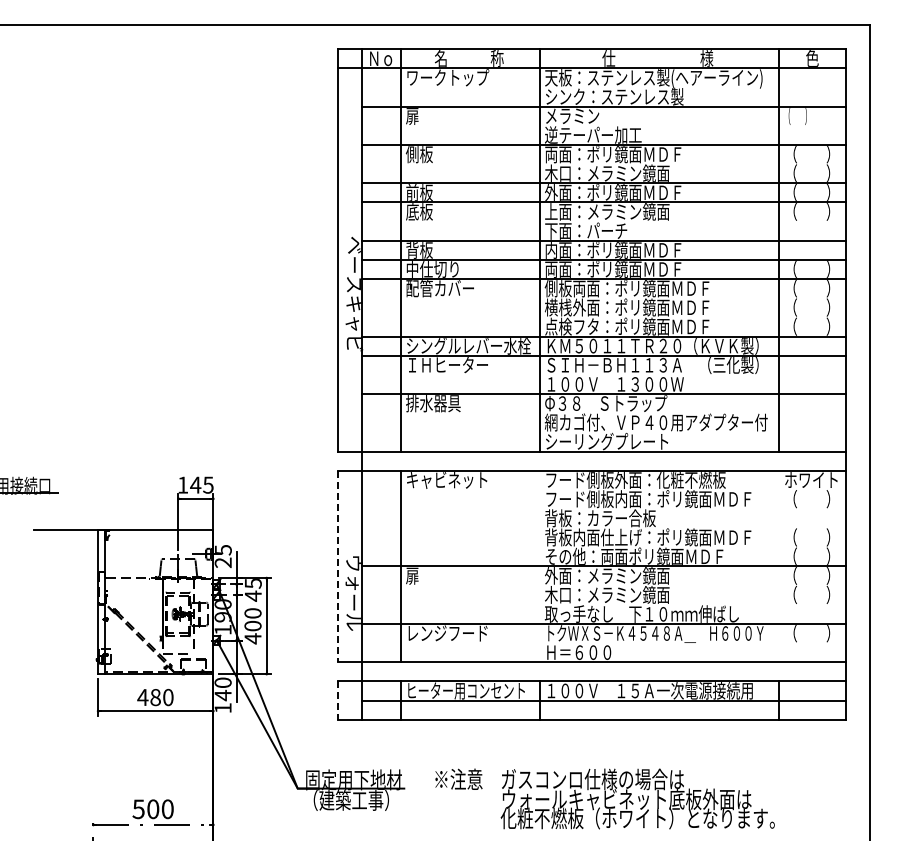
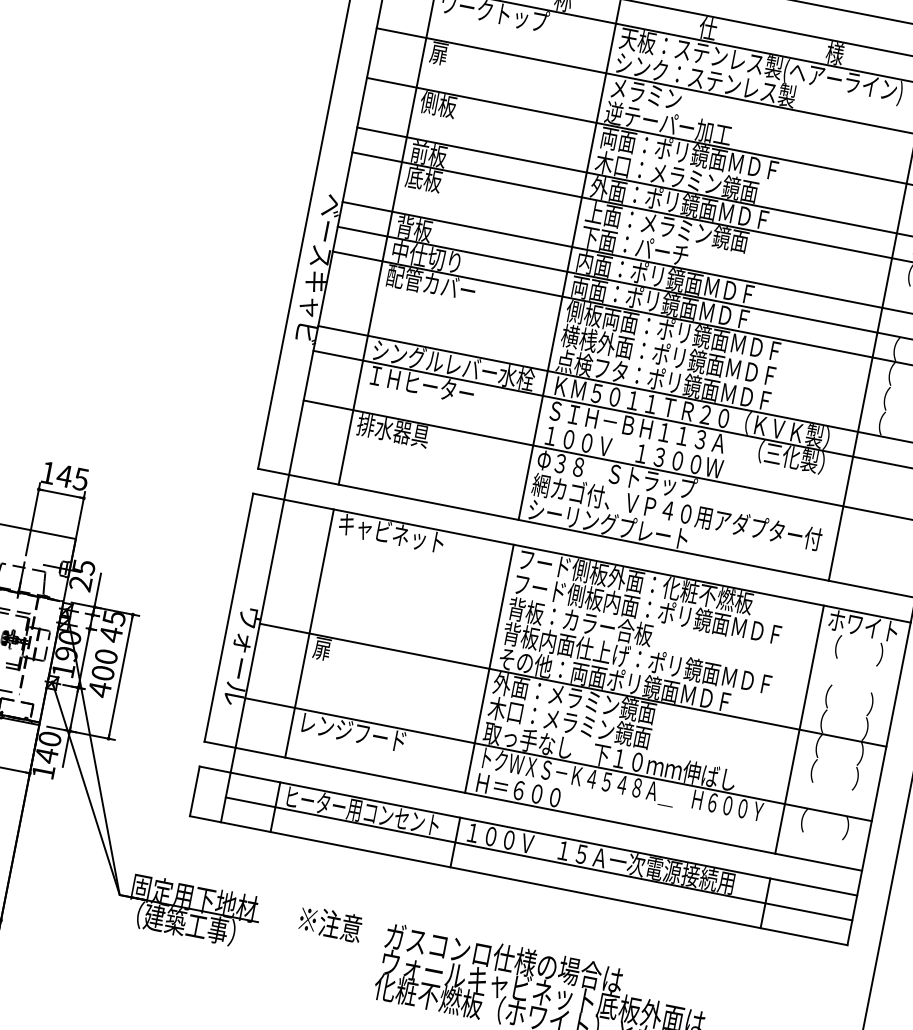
line: (338, 566) -> (228, 617), dashed -> solid
line: (539, 566) -> (489, 668), added
line: (779, 566) -> (800, 729), added
line: (338, 701) -> (194, 792), dashed -> solid

